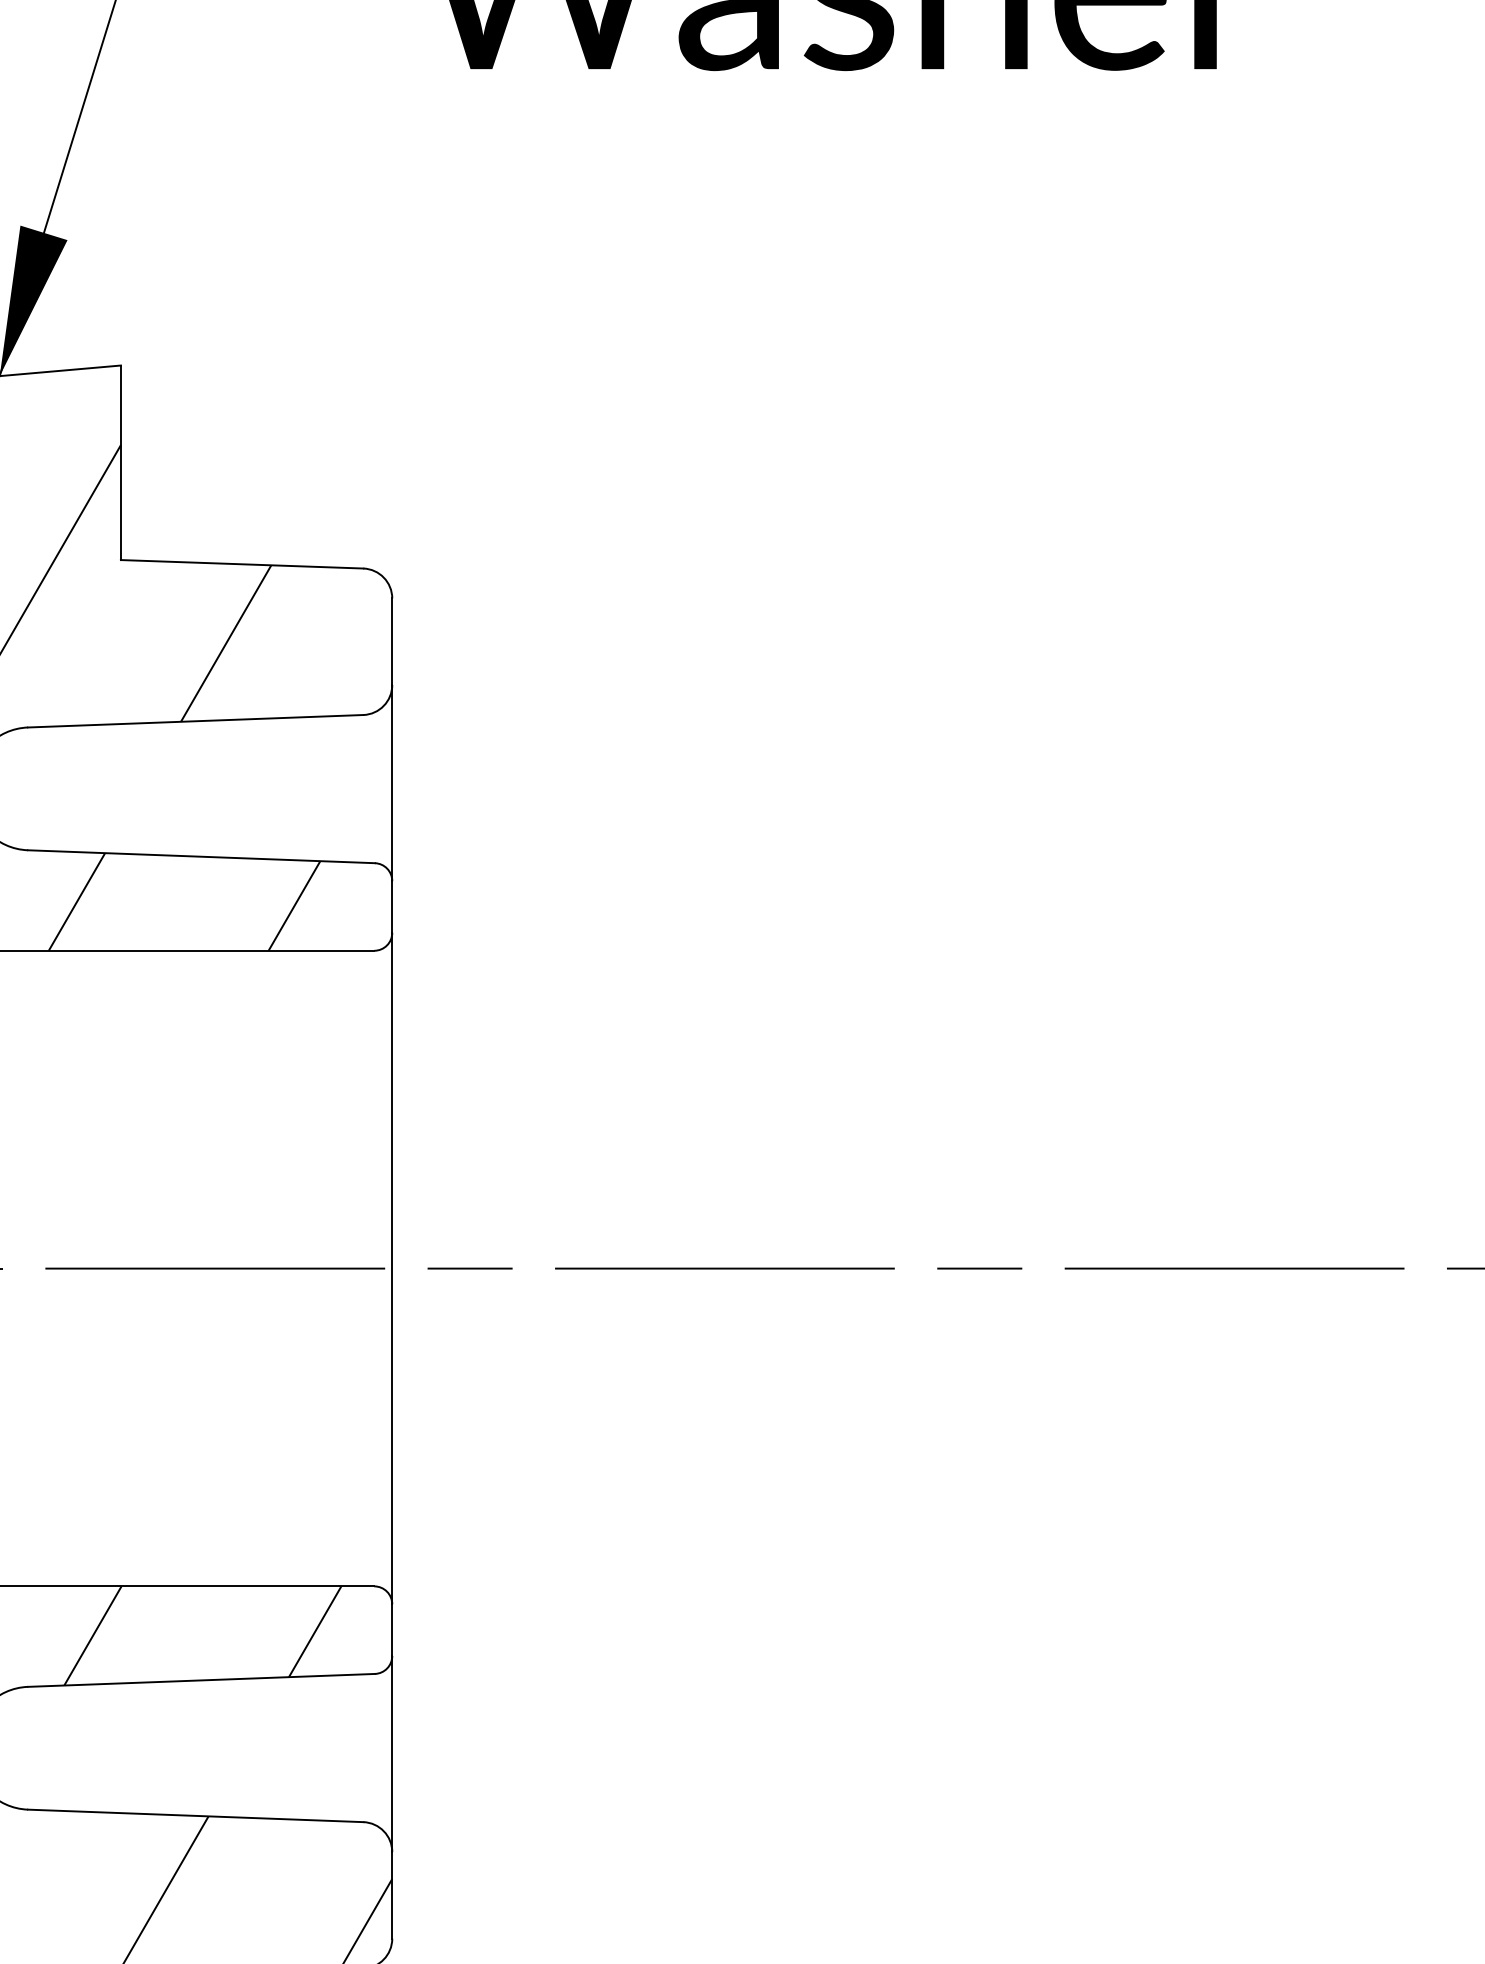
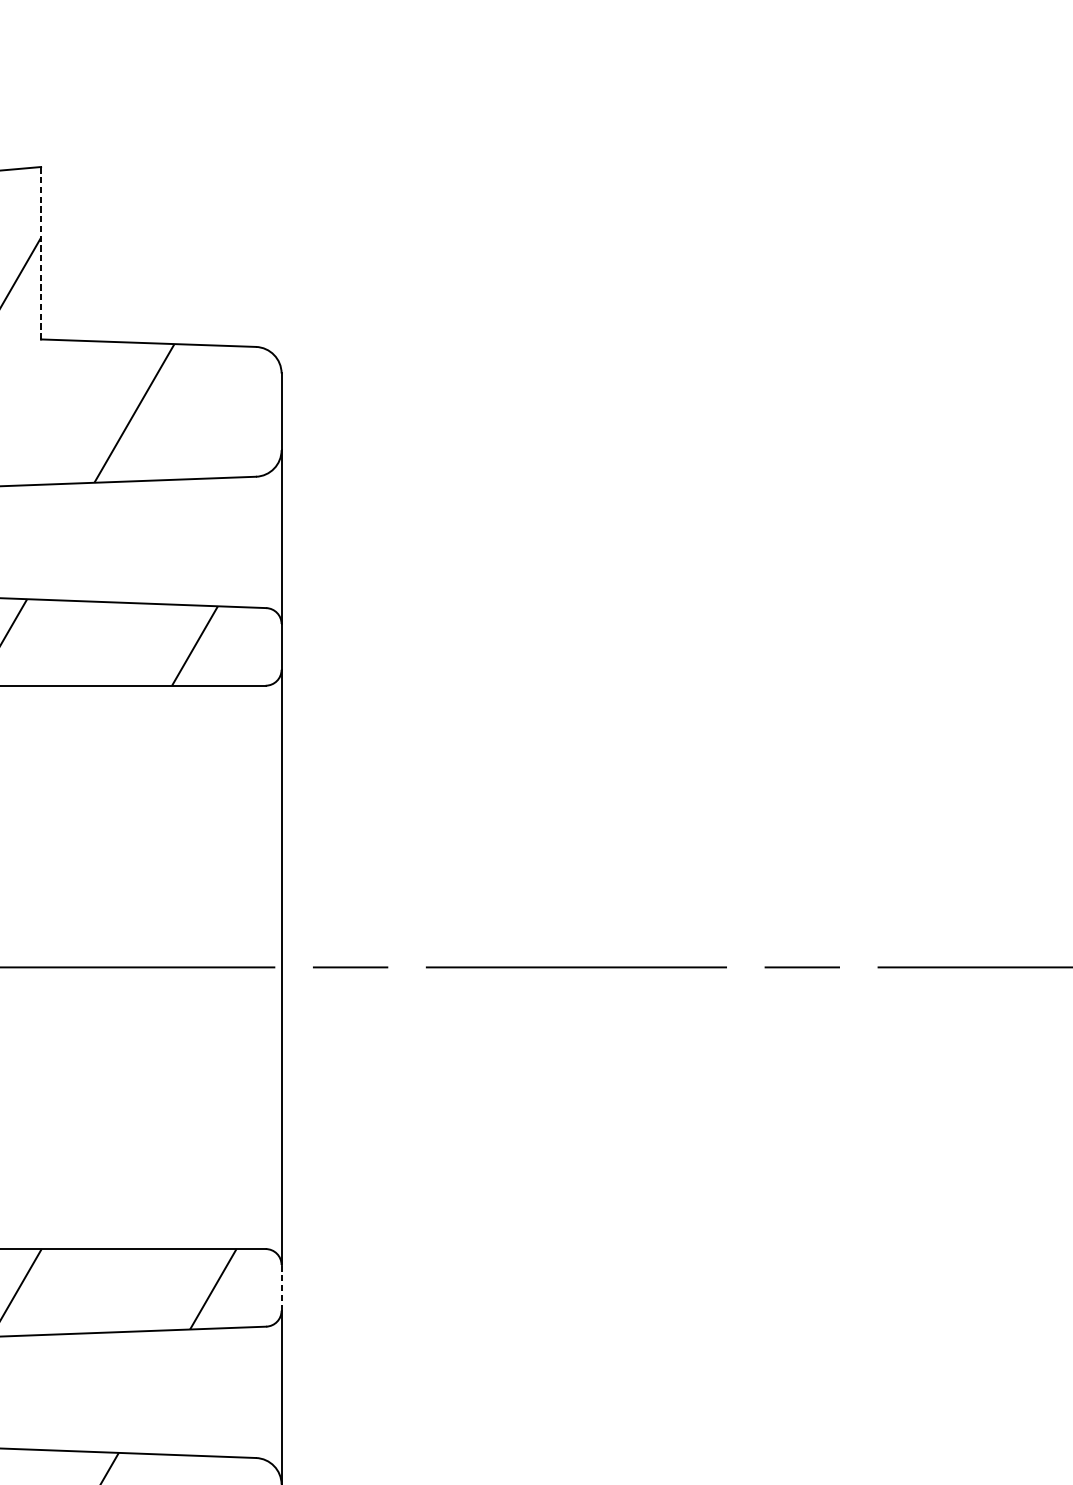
line: (120, 462) -> (40, 252), solid -> dashed
line: (392, 1630) -> (281, 1288), solid -> dashed

